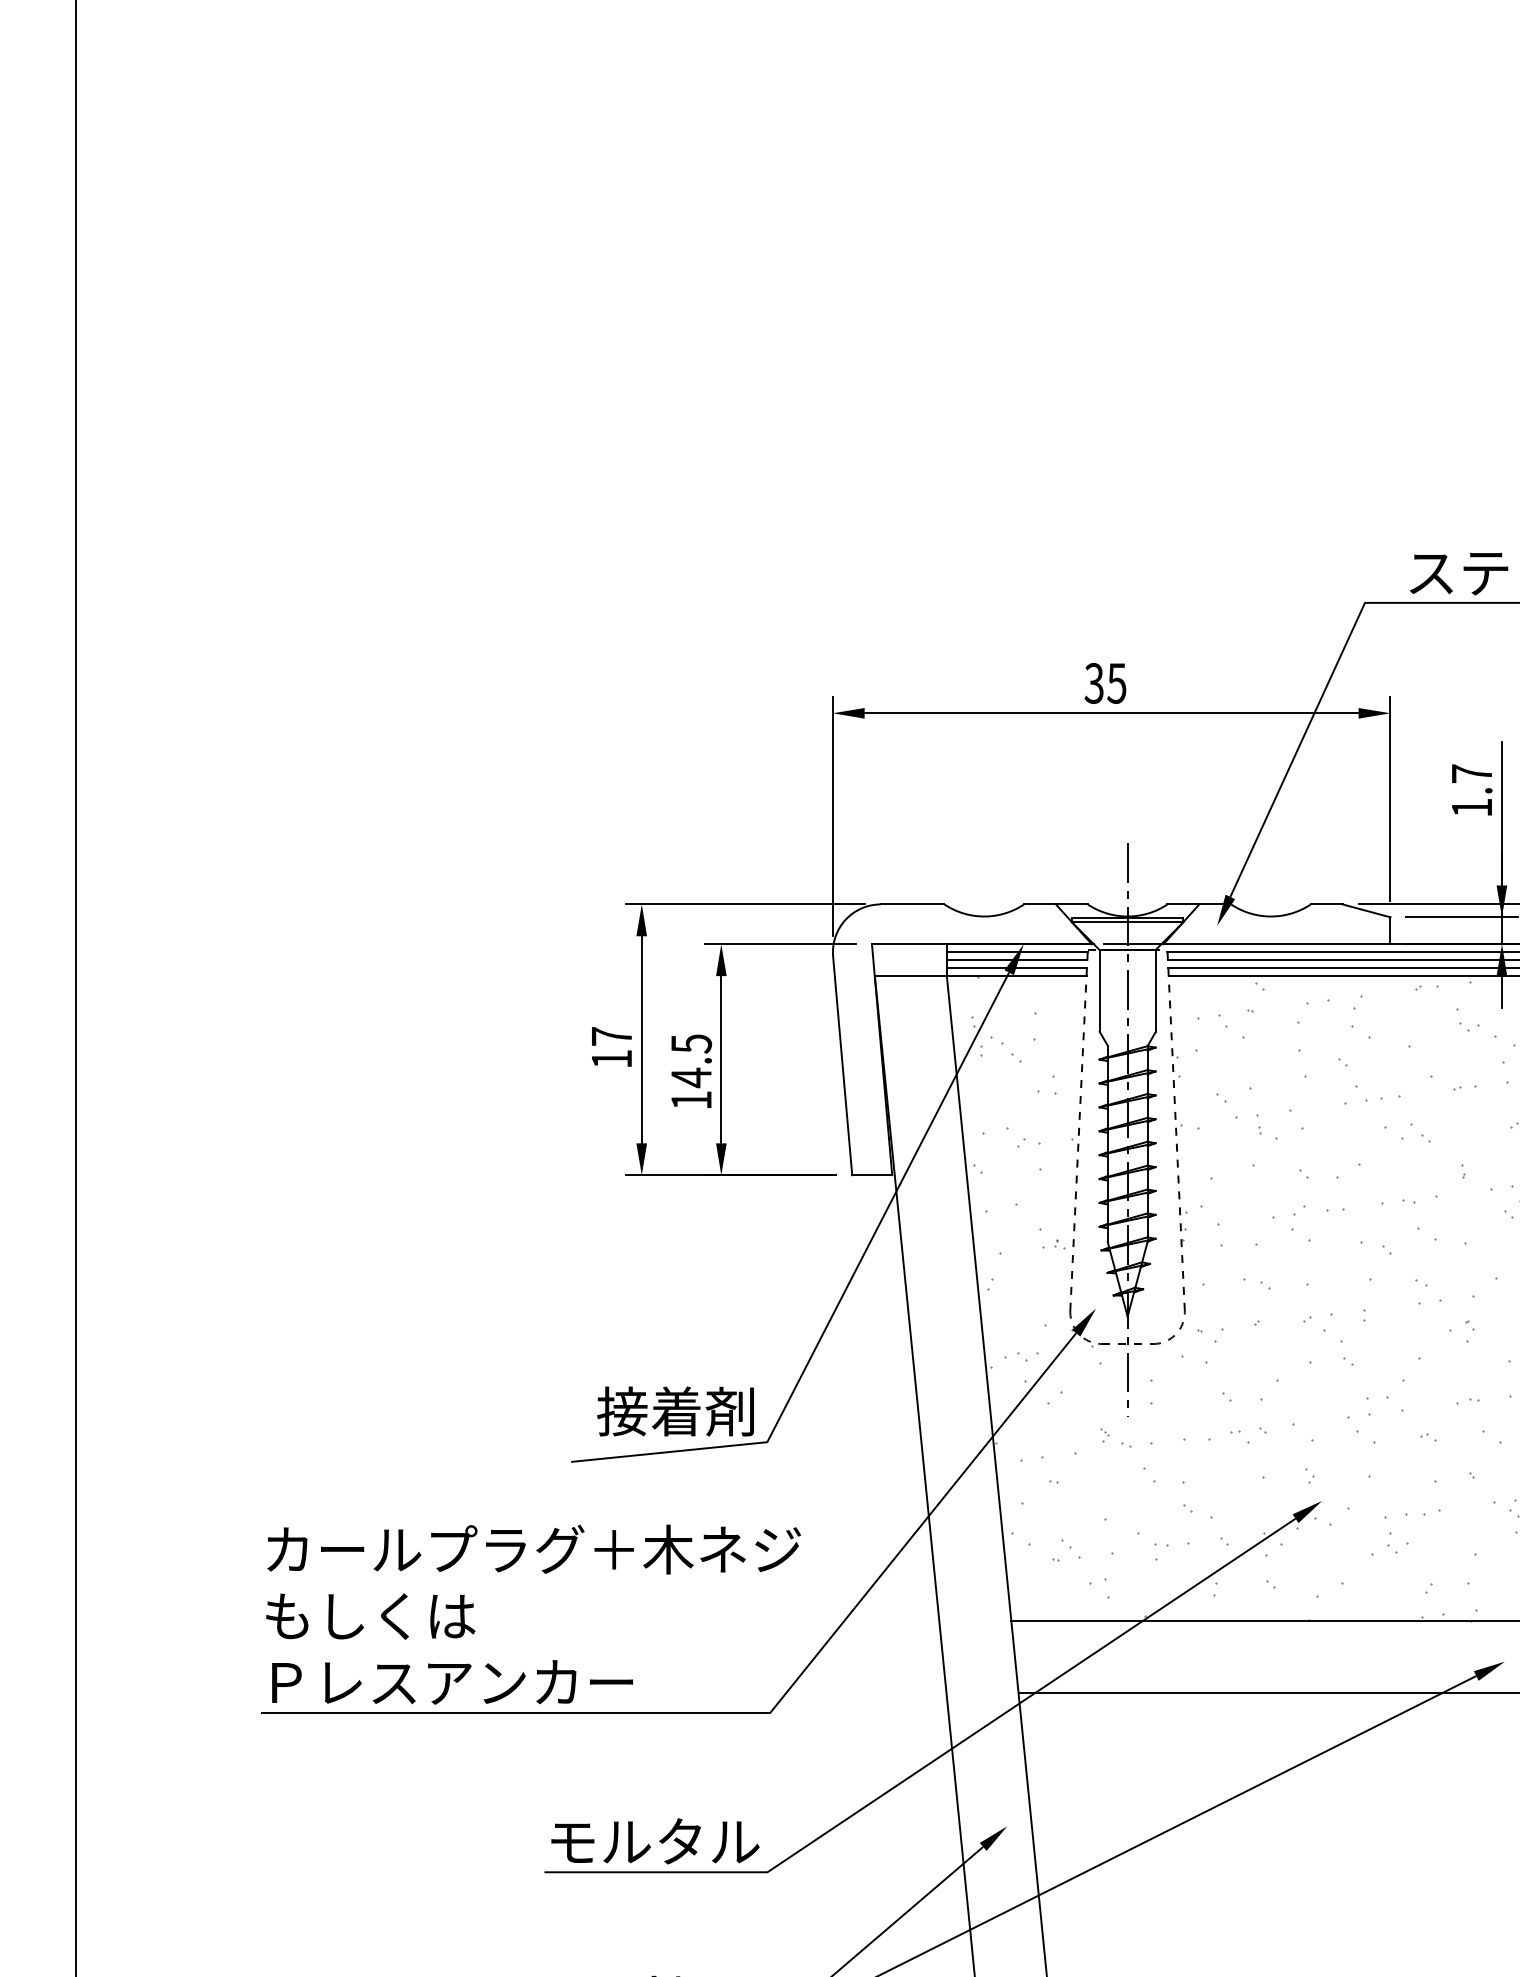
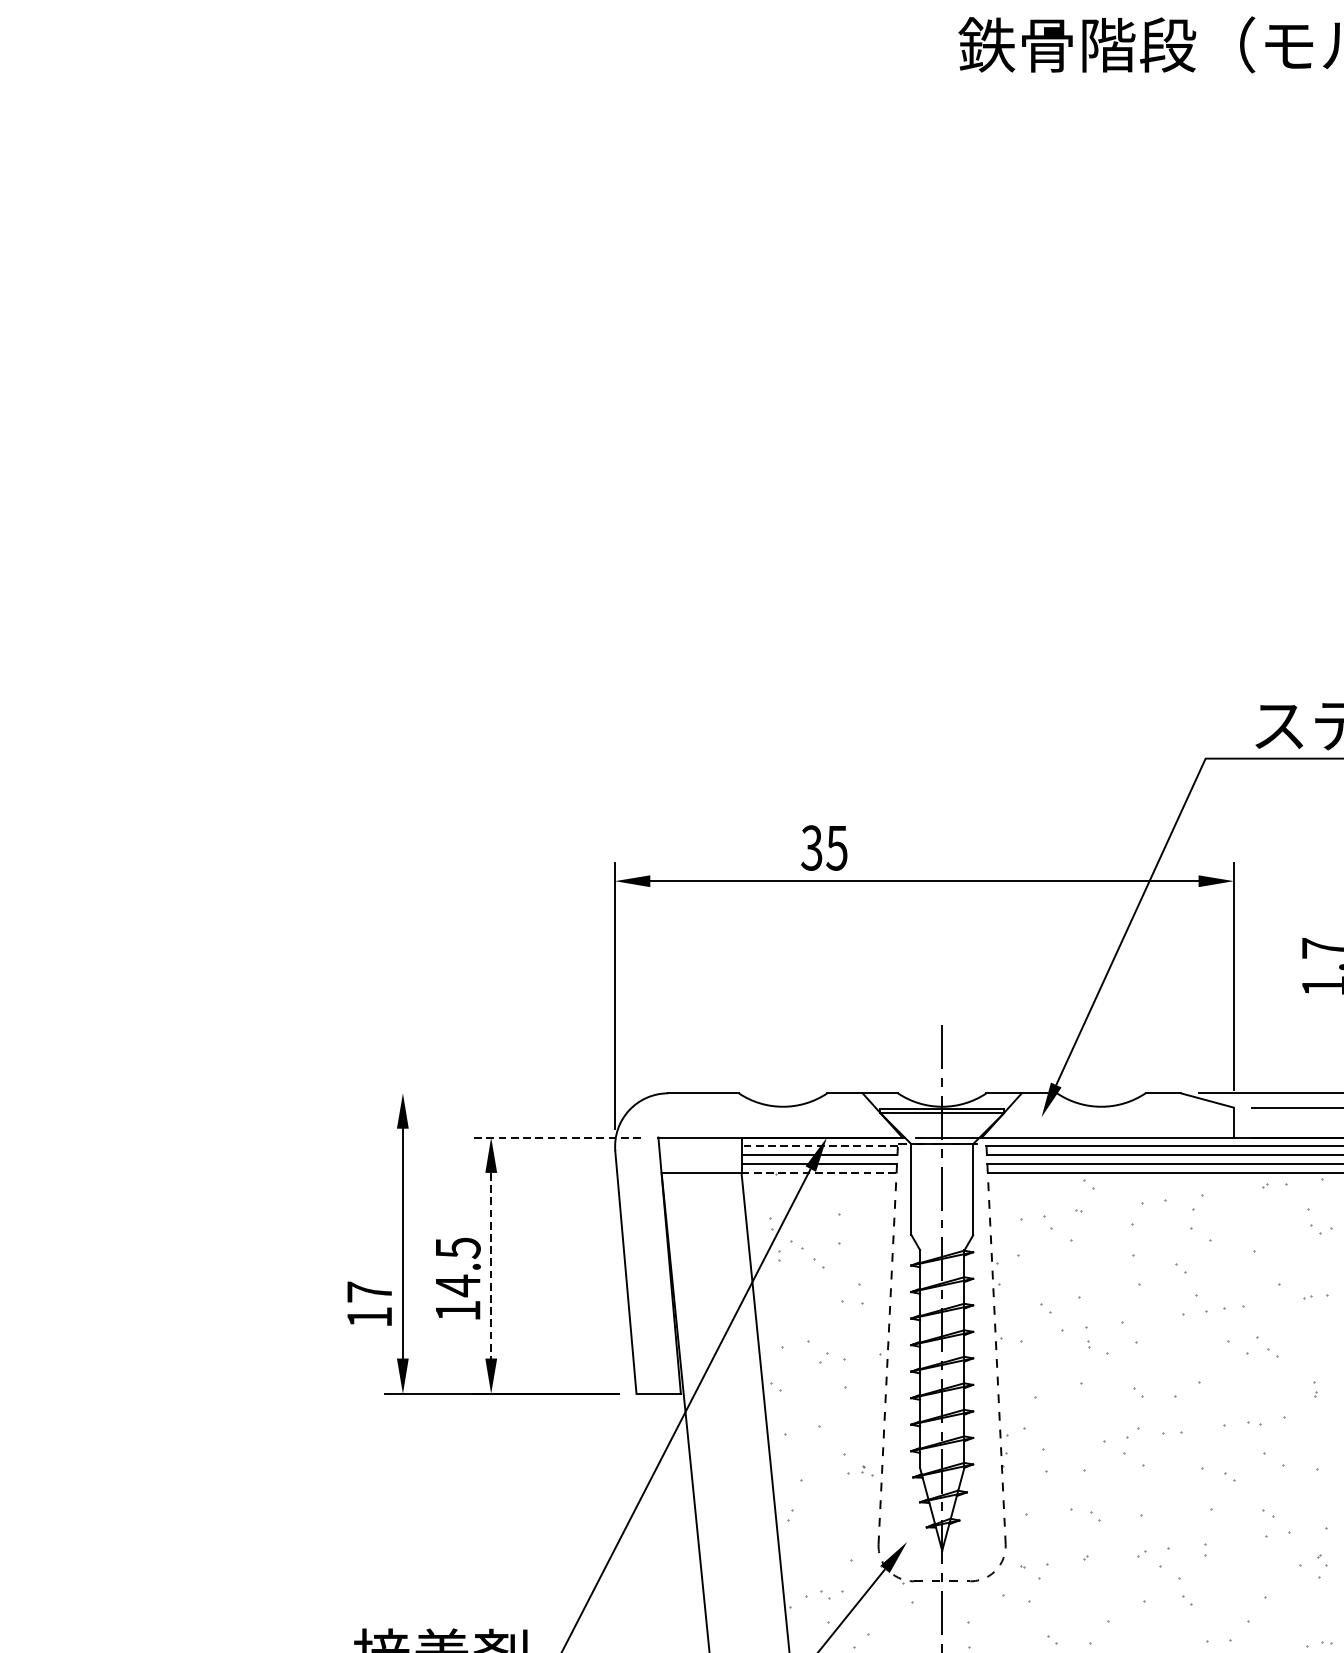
text: (1105, 683) -> (824, 848), moved
line: (744, 904) -> (516, 1093), removed
line: (780, 944) -> (556, 1137), solid -> dashed
line: (1016, 952) -> (818, 1146), solid -> dashed
line: (1016, 976) -> (818, 1173), solid -> dashed
text: (611, 1046) -> (369, 1303), moved
line: (721, 1059) -> (491, 1265), solid -> dashed

